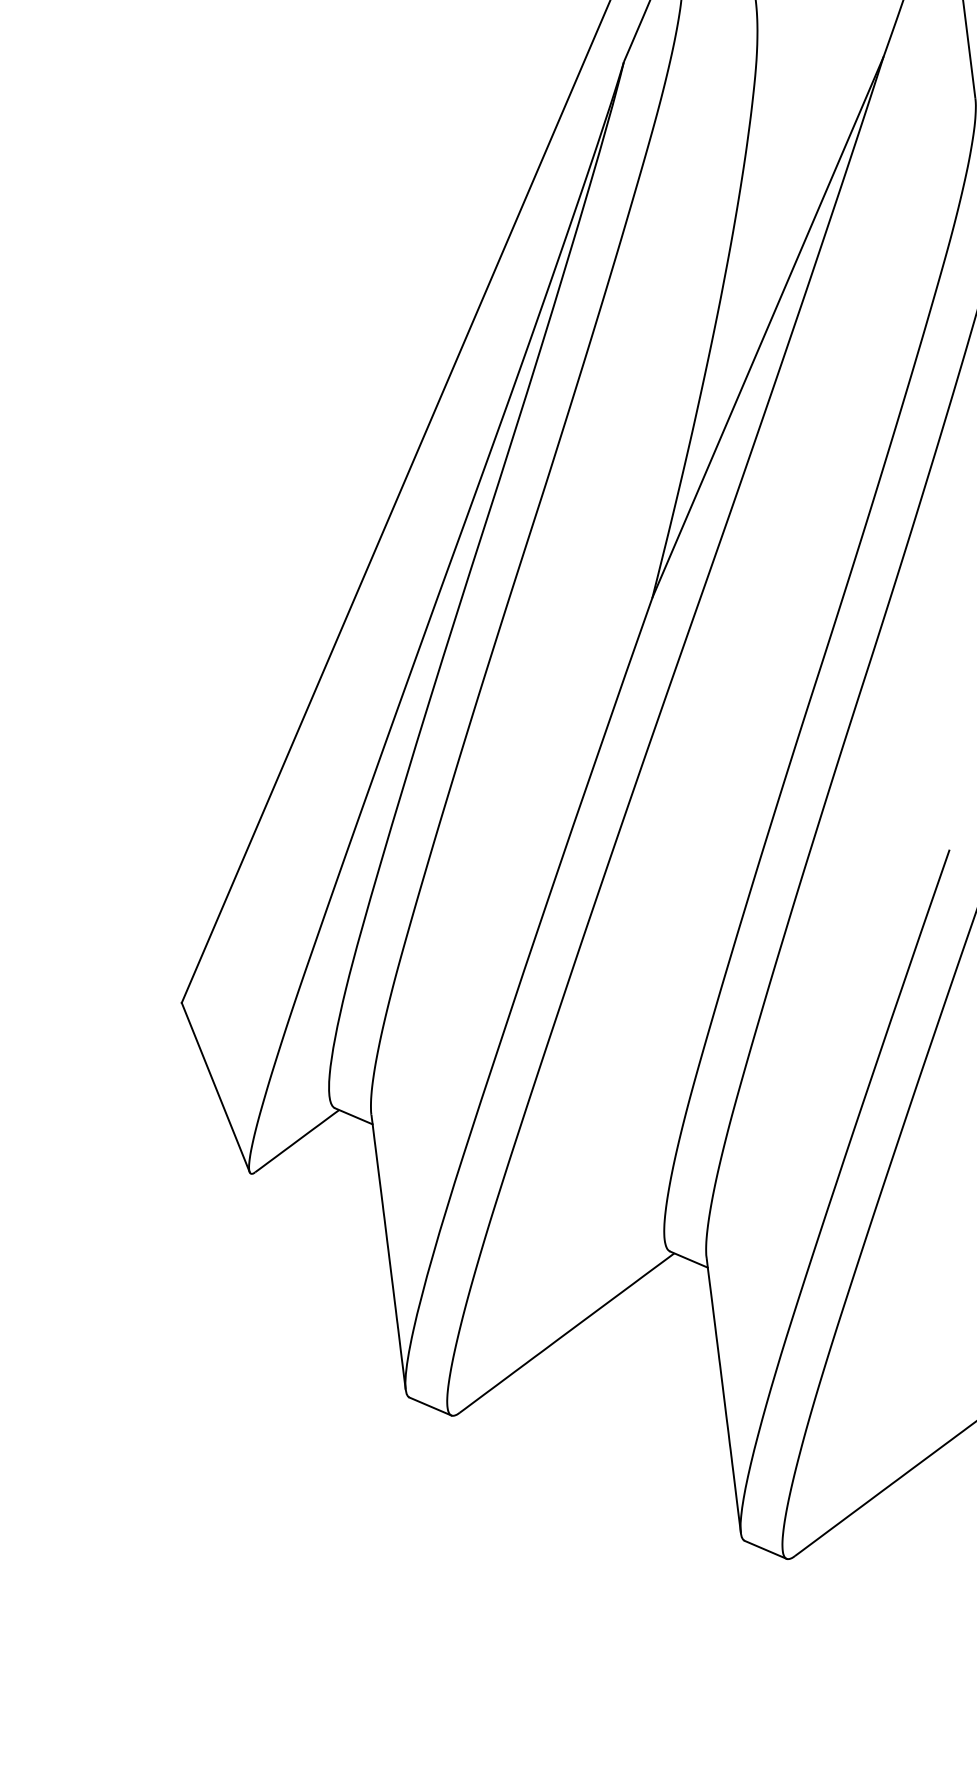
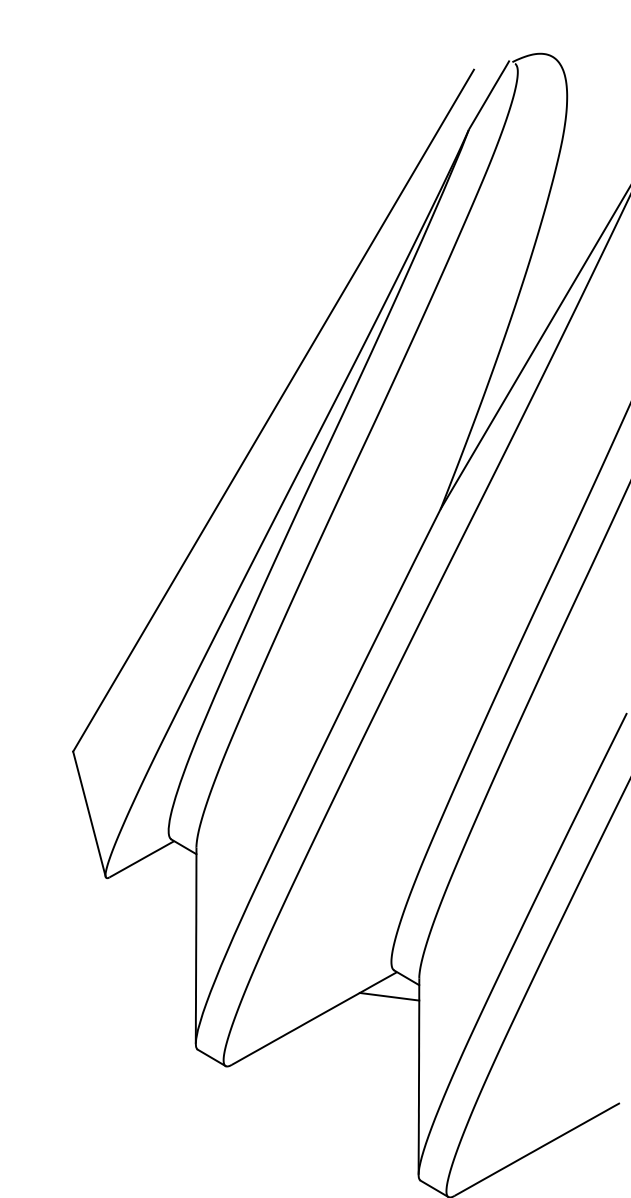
line: (667, 1289) -> (388, 996), added

